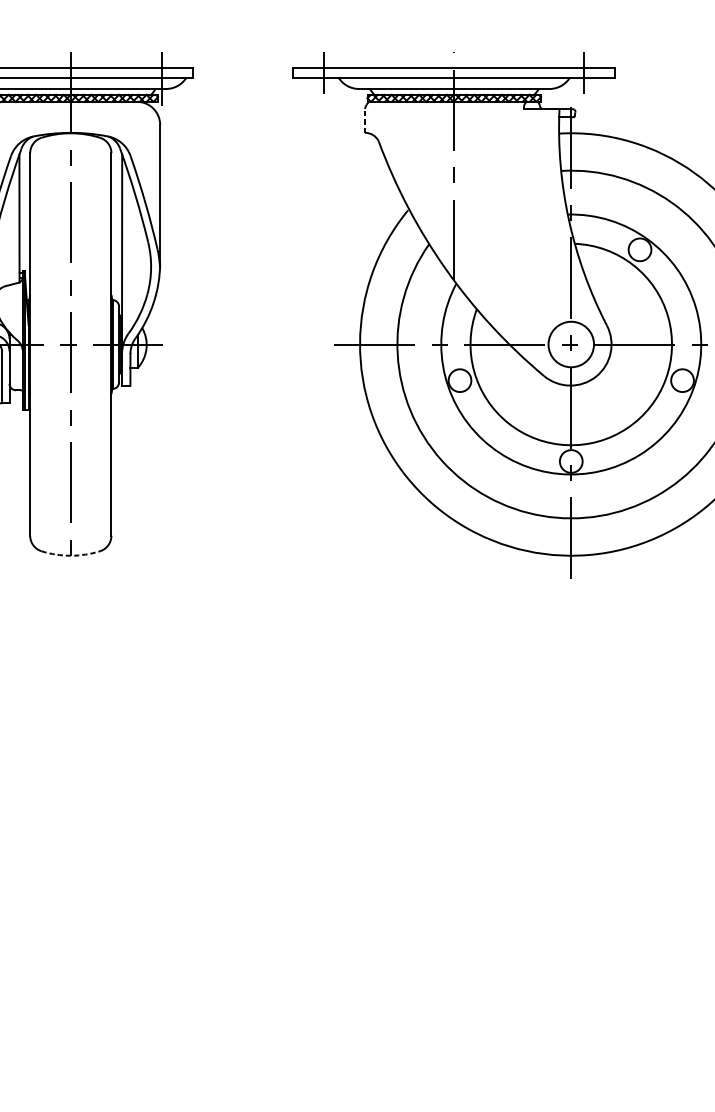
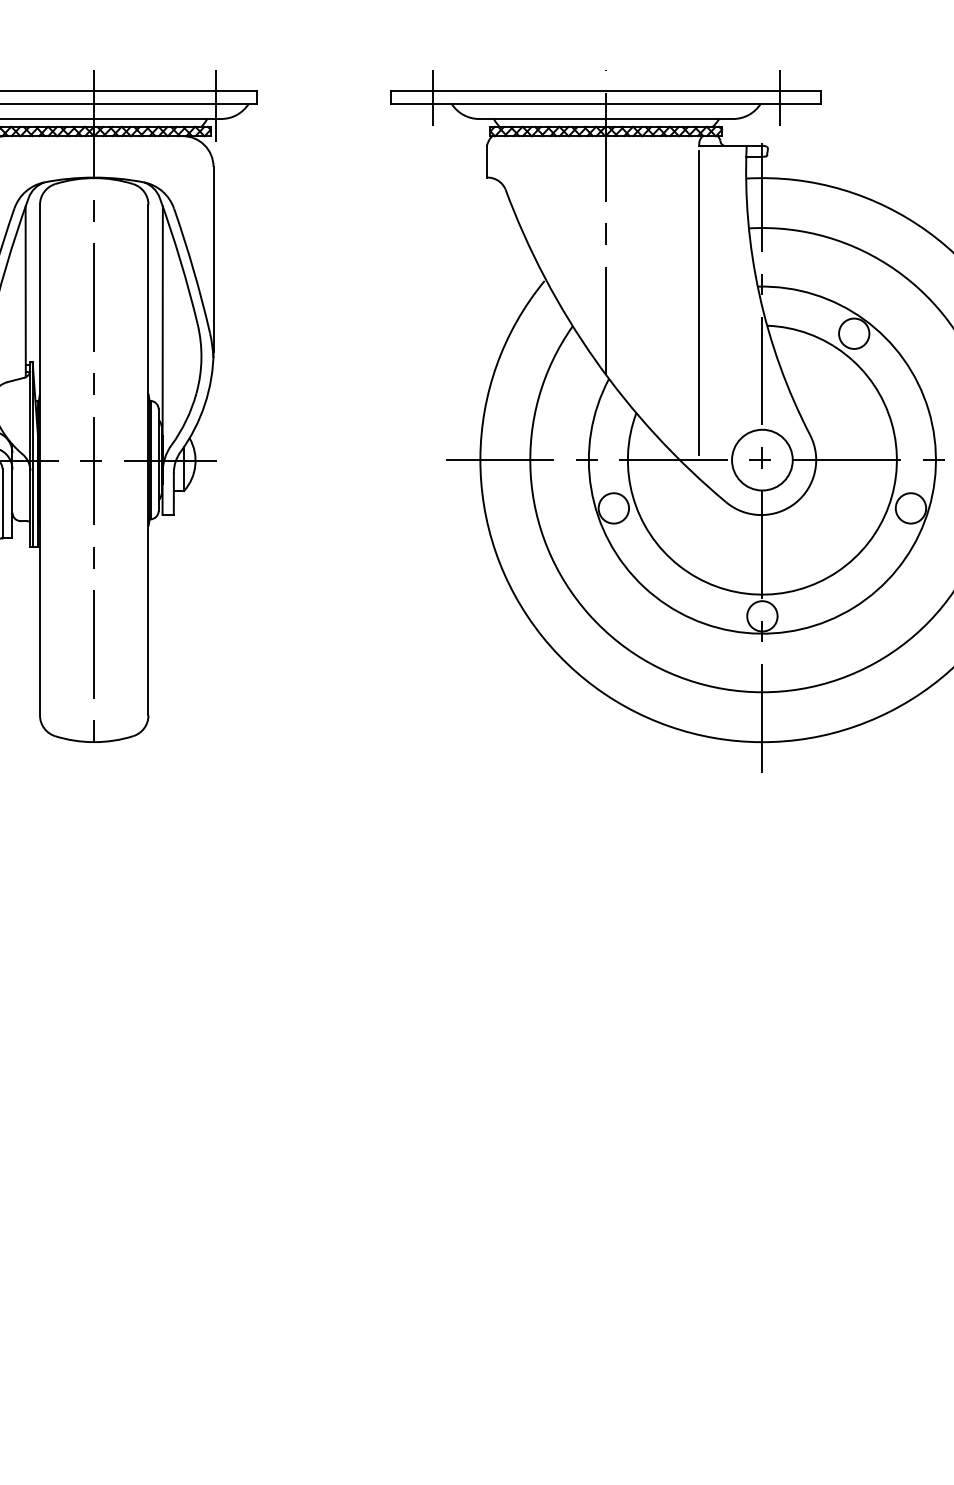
line: (364, 120) -> (486, 161), dashed -> solid
line: (524, 227) -> (699, 303), added
arc: (71, 556) -> (94, 742), dashed -> solid

